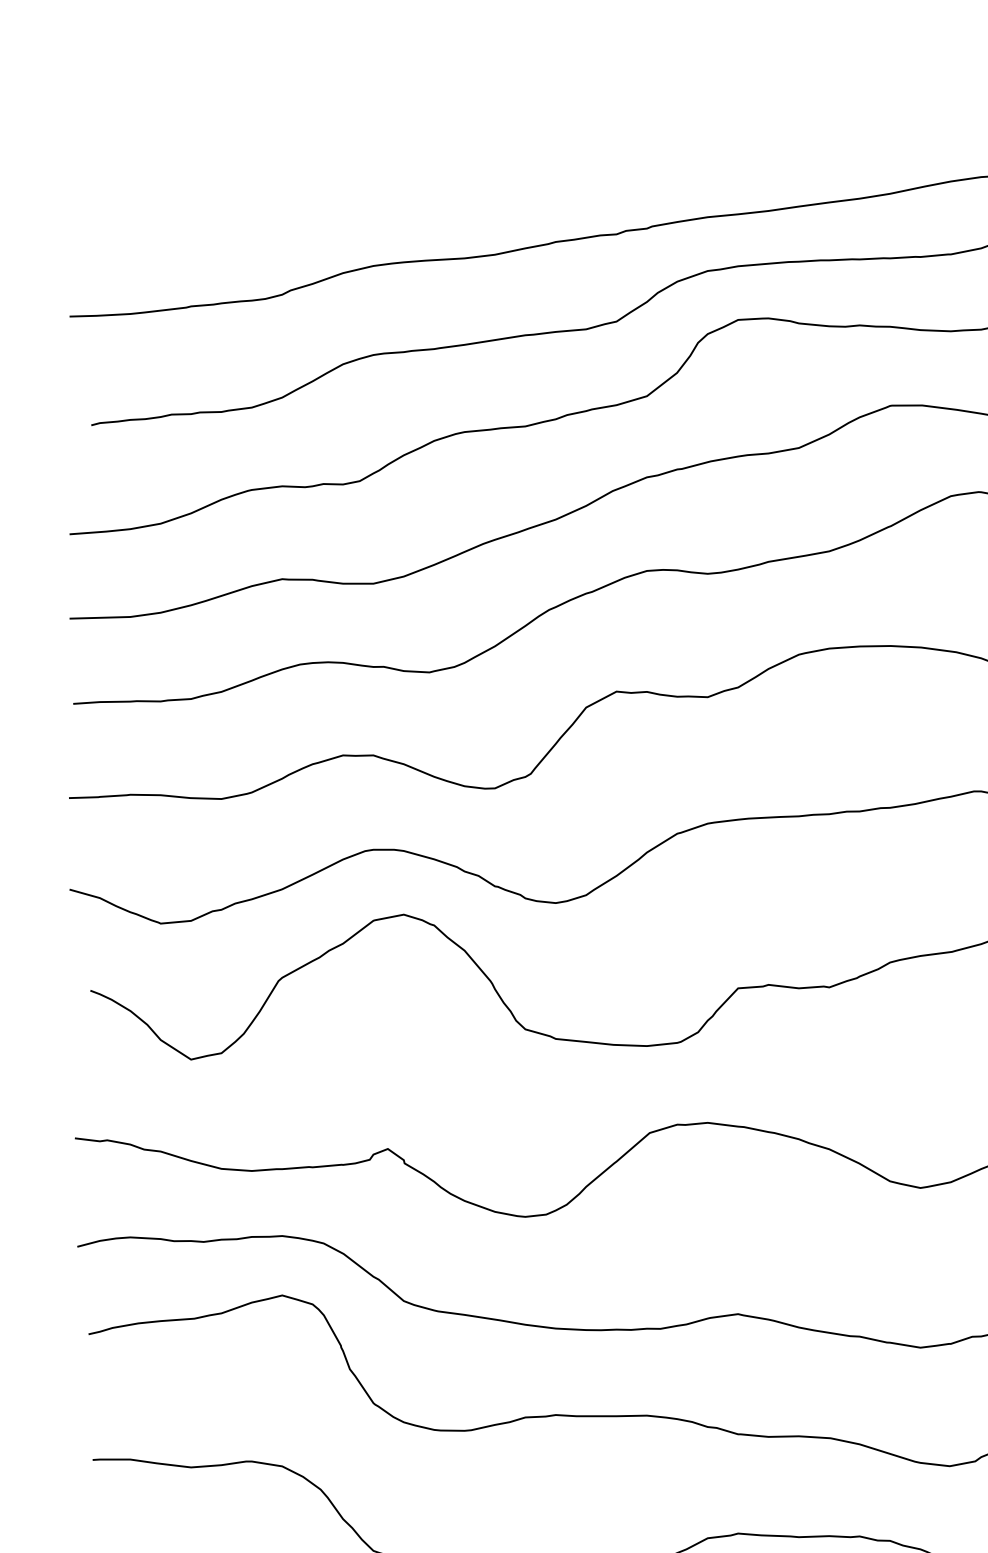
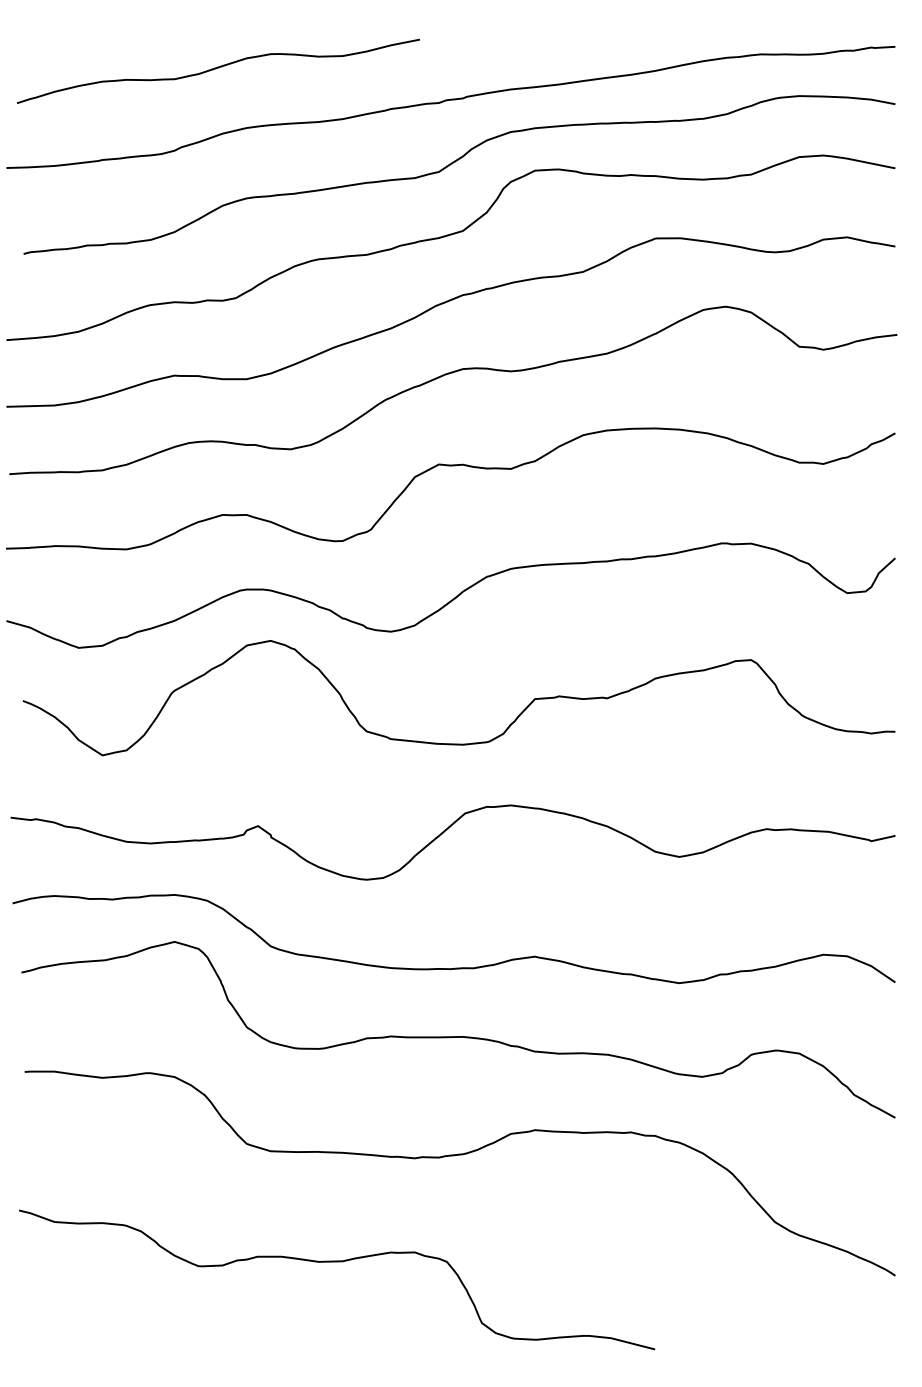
curve: (337, 190) -> (218, 68), added

